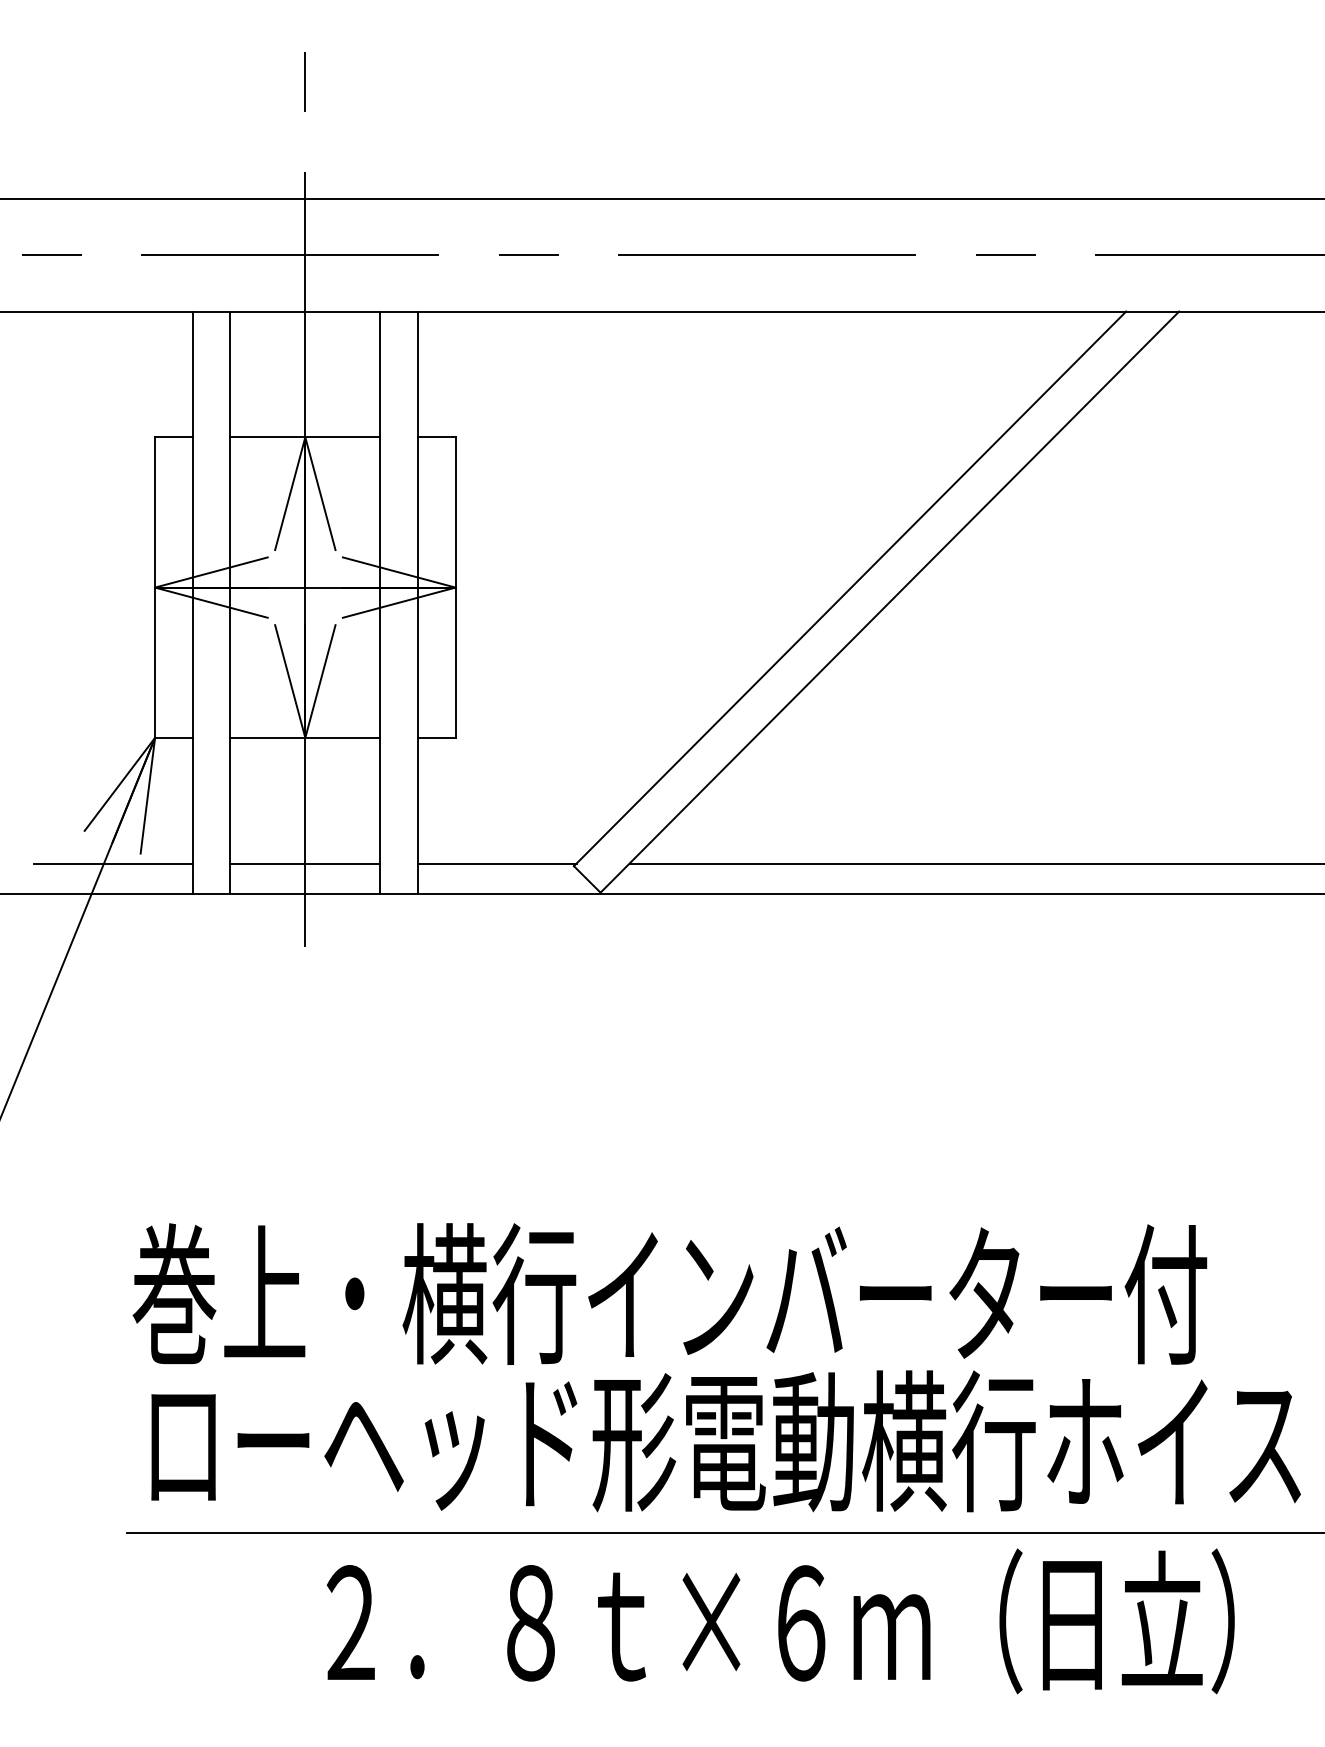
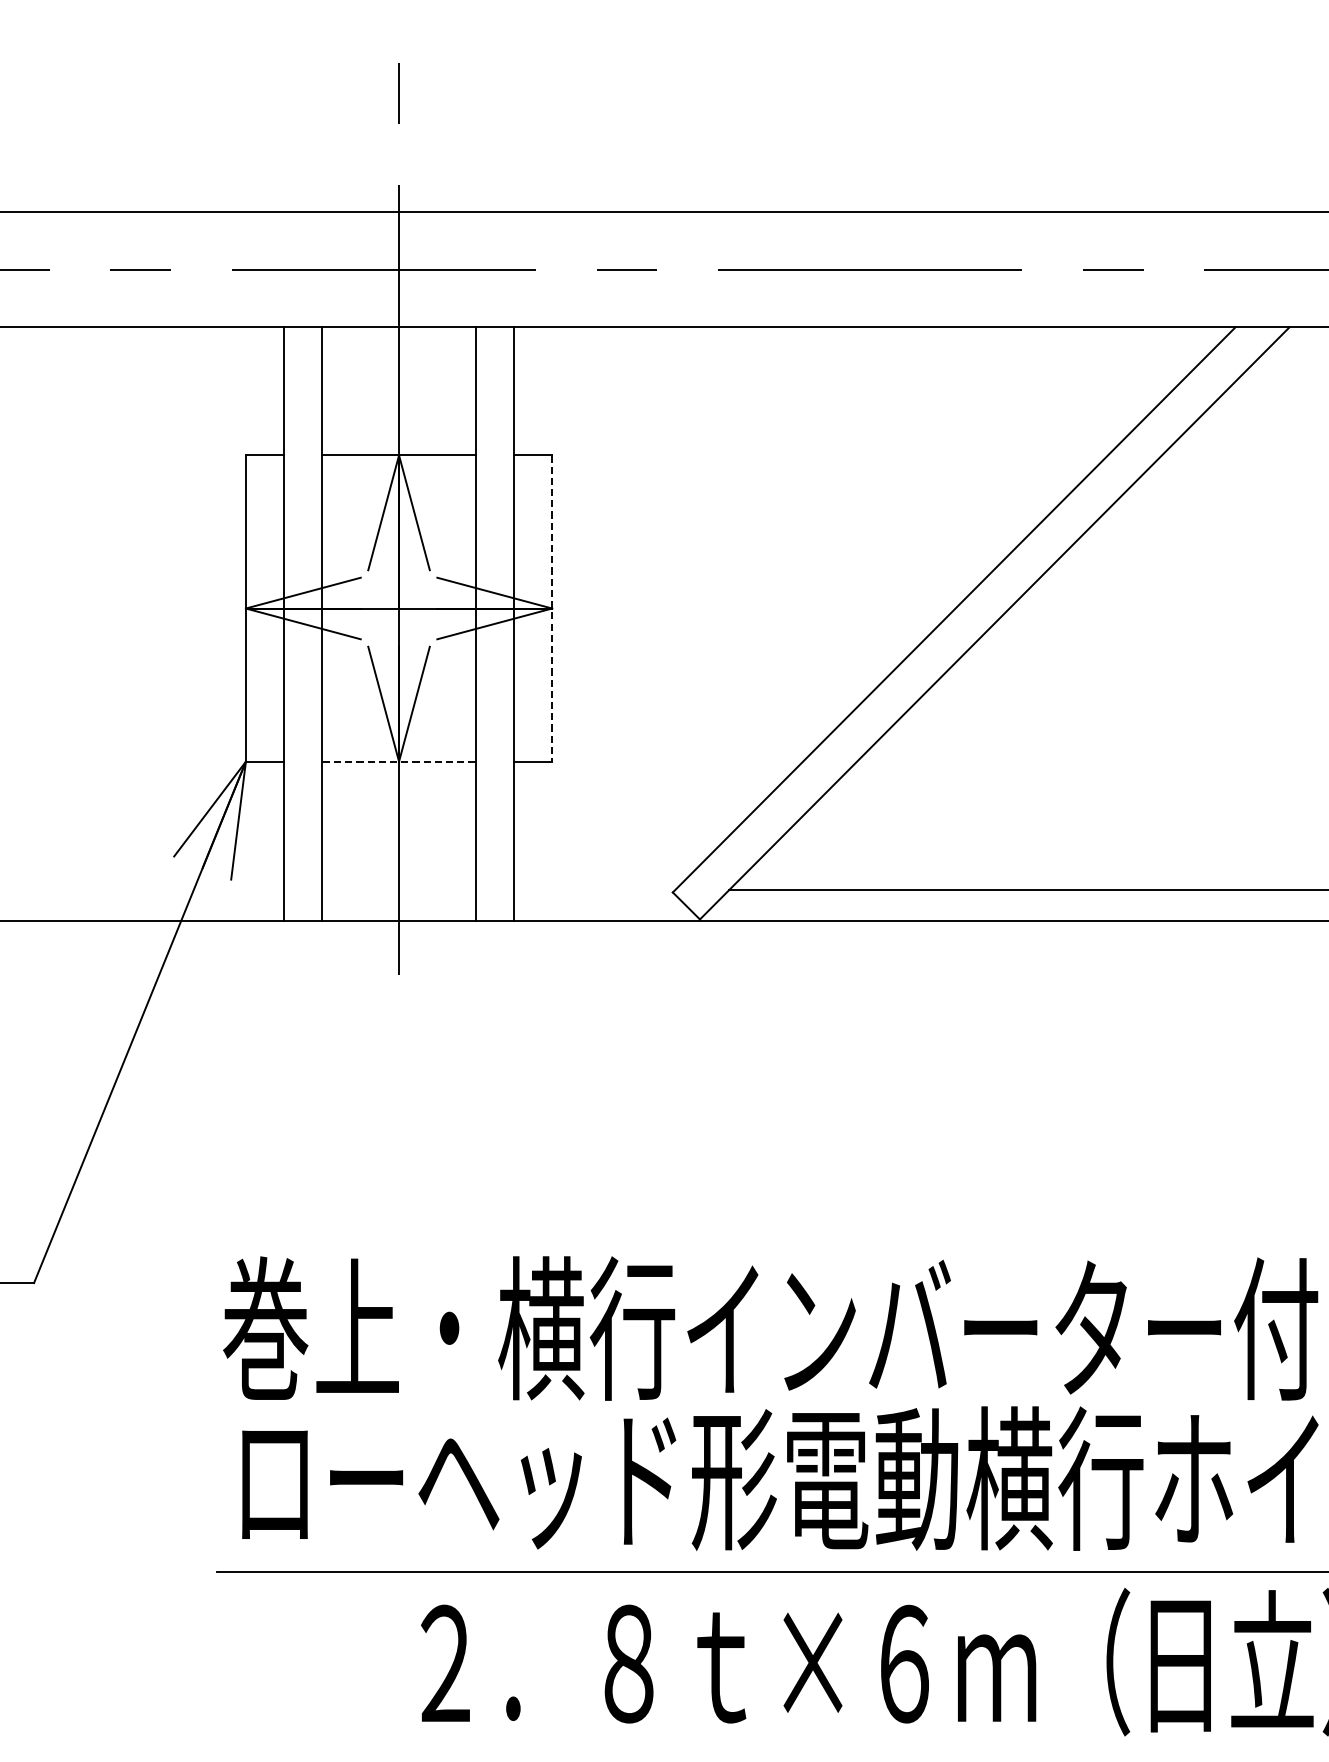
line: (455, 588) -> (552, 609), solid -> dashed
line: (304, 737) -> (398, 761), solid -> dashed
line: (113, 863) -> (203, 889), removed
line: (305, 863) -> (399, 889), removed
line: (497, 863) -> (594, 889), removed

